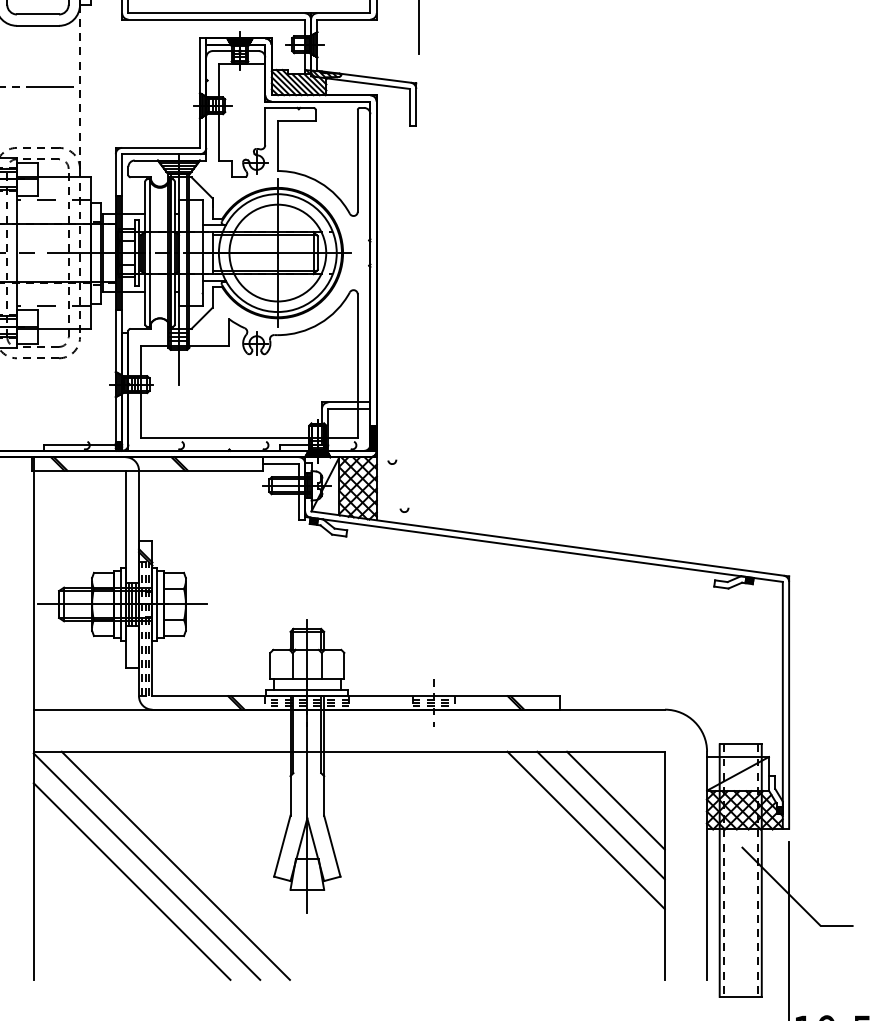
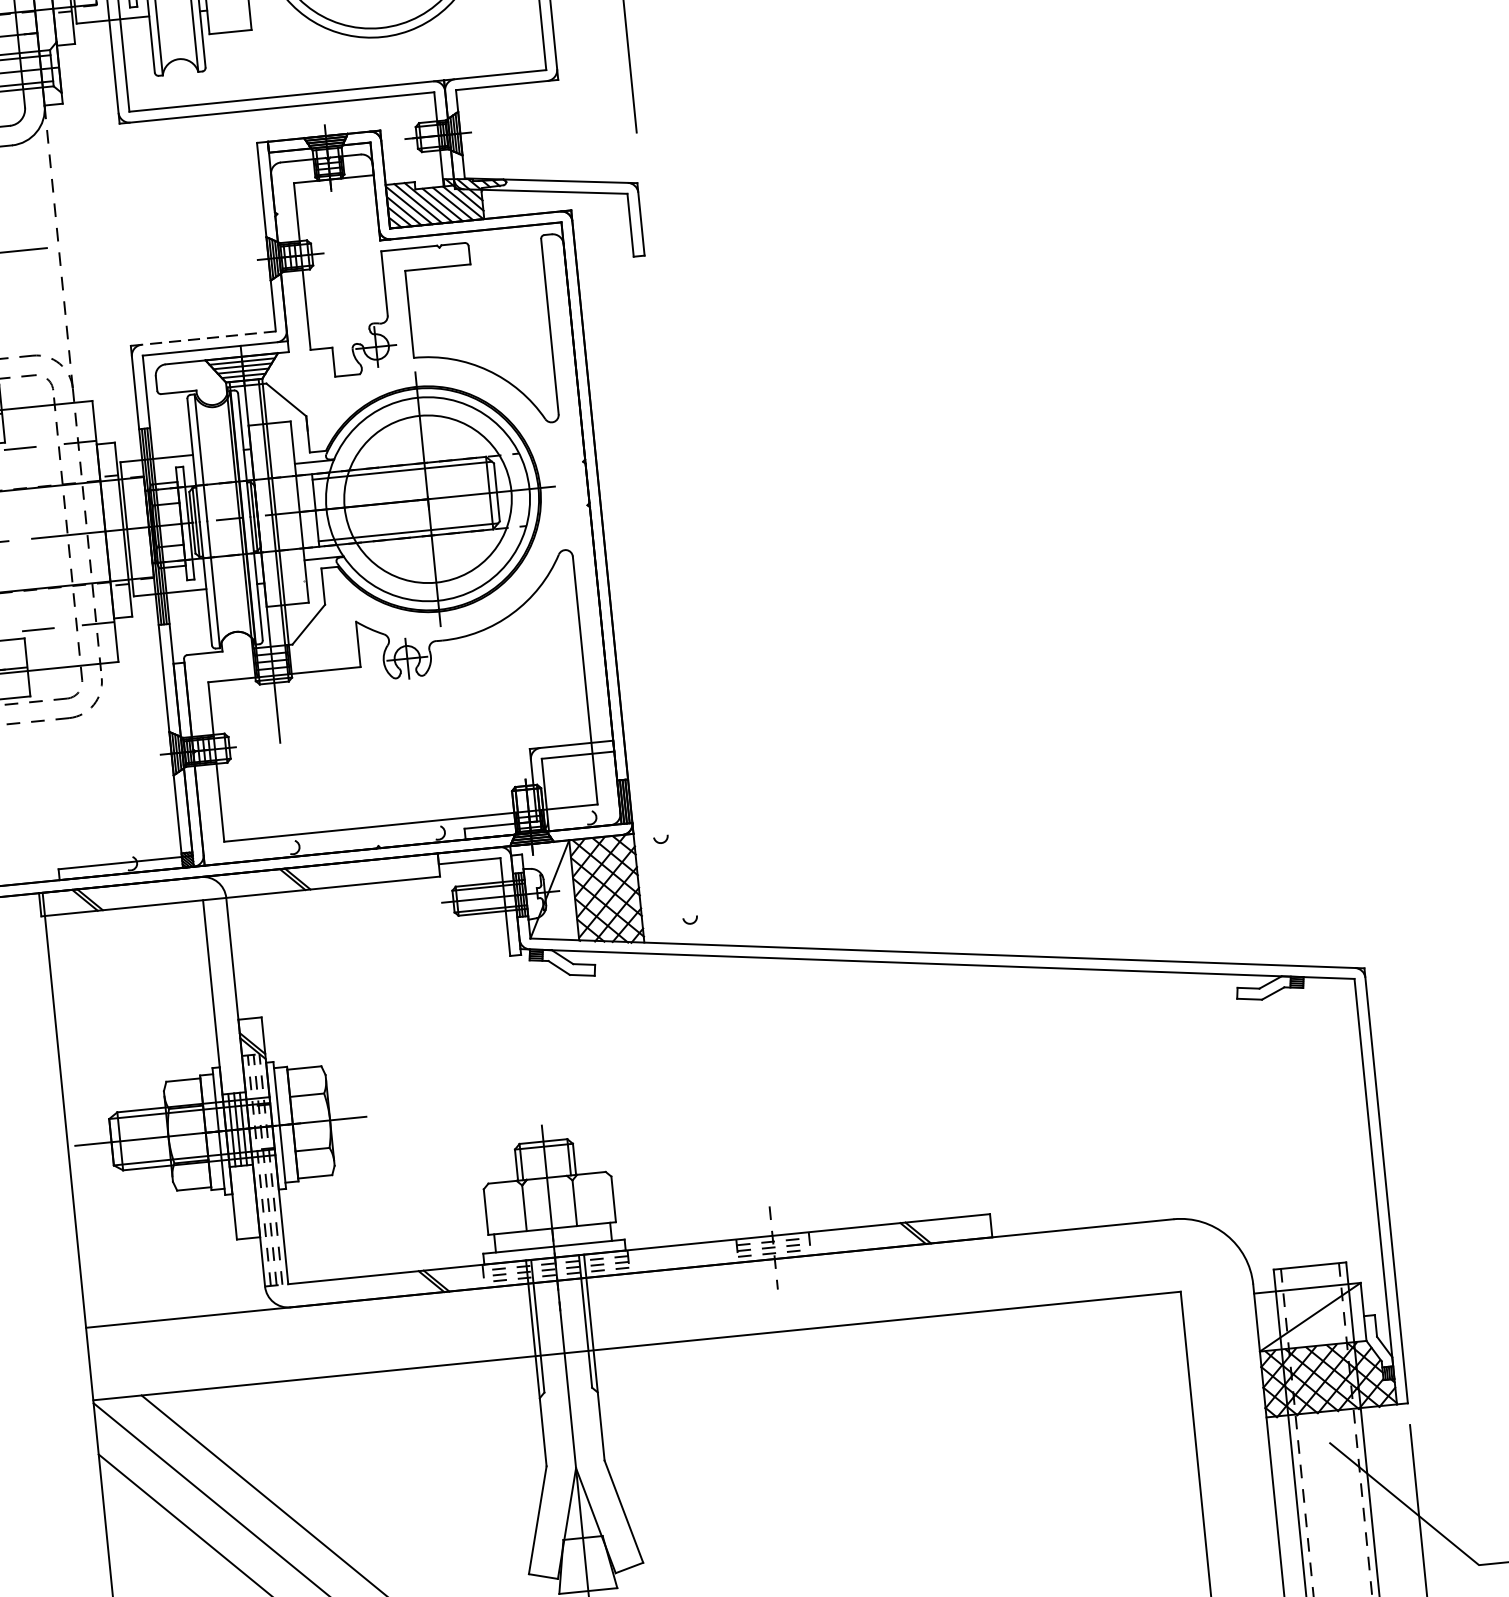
line: (157, 147) -> (202, 338), solid -> dashed
line: (615, 800) -> (1103, 1384), removed
line: (600, 815) -> (1080, 1412), removed
line: (585, 830) -> (1057, 1441), removed

